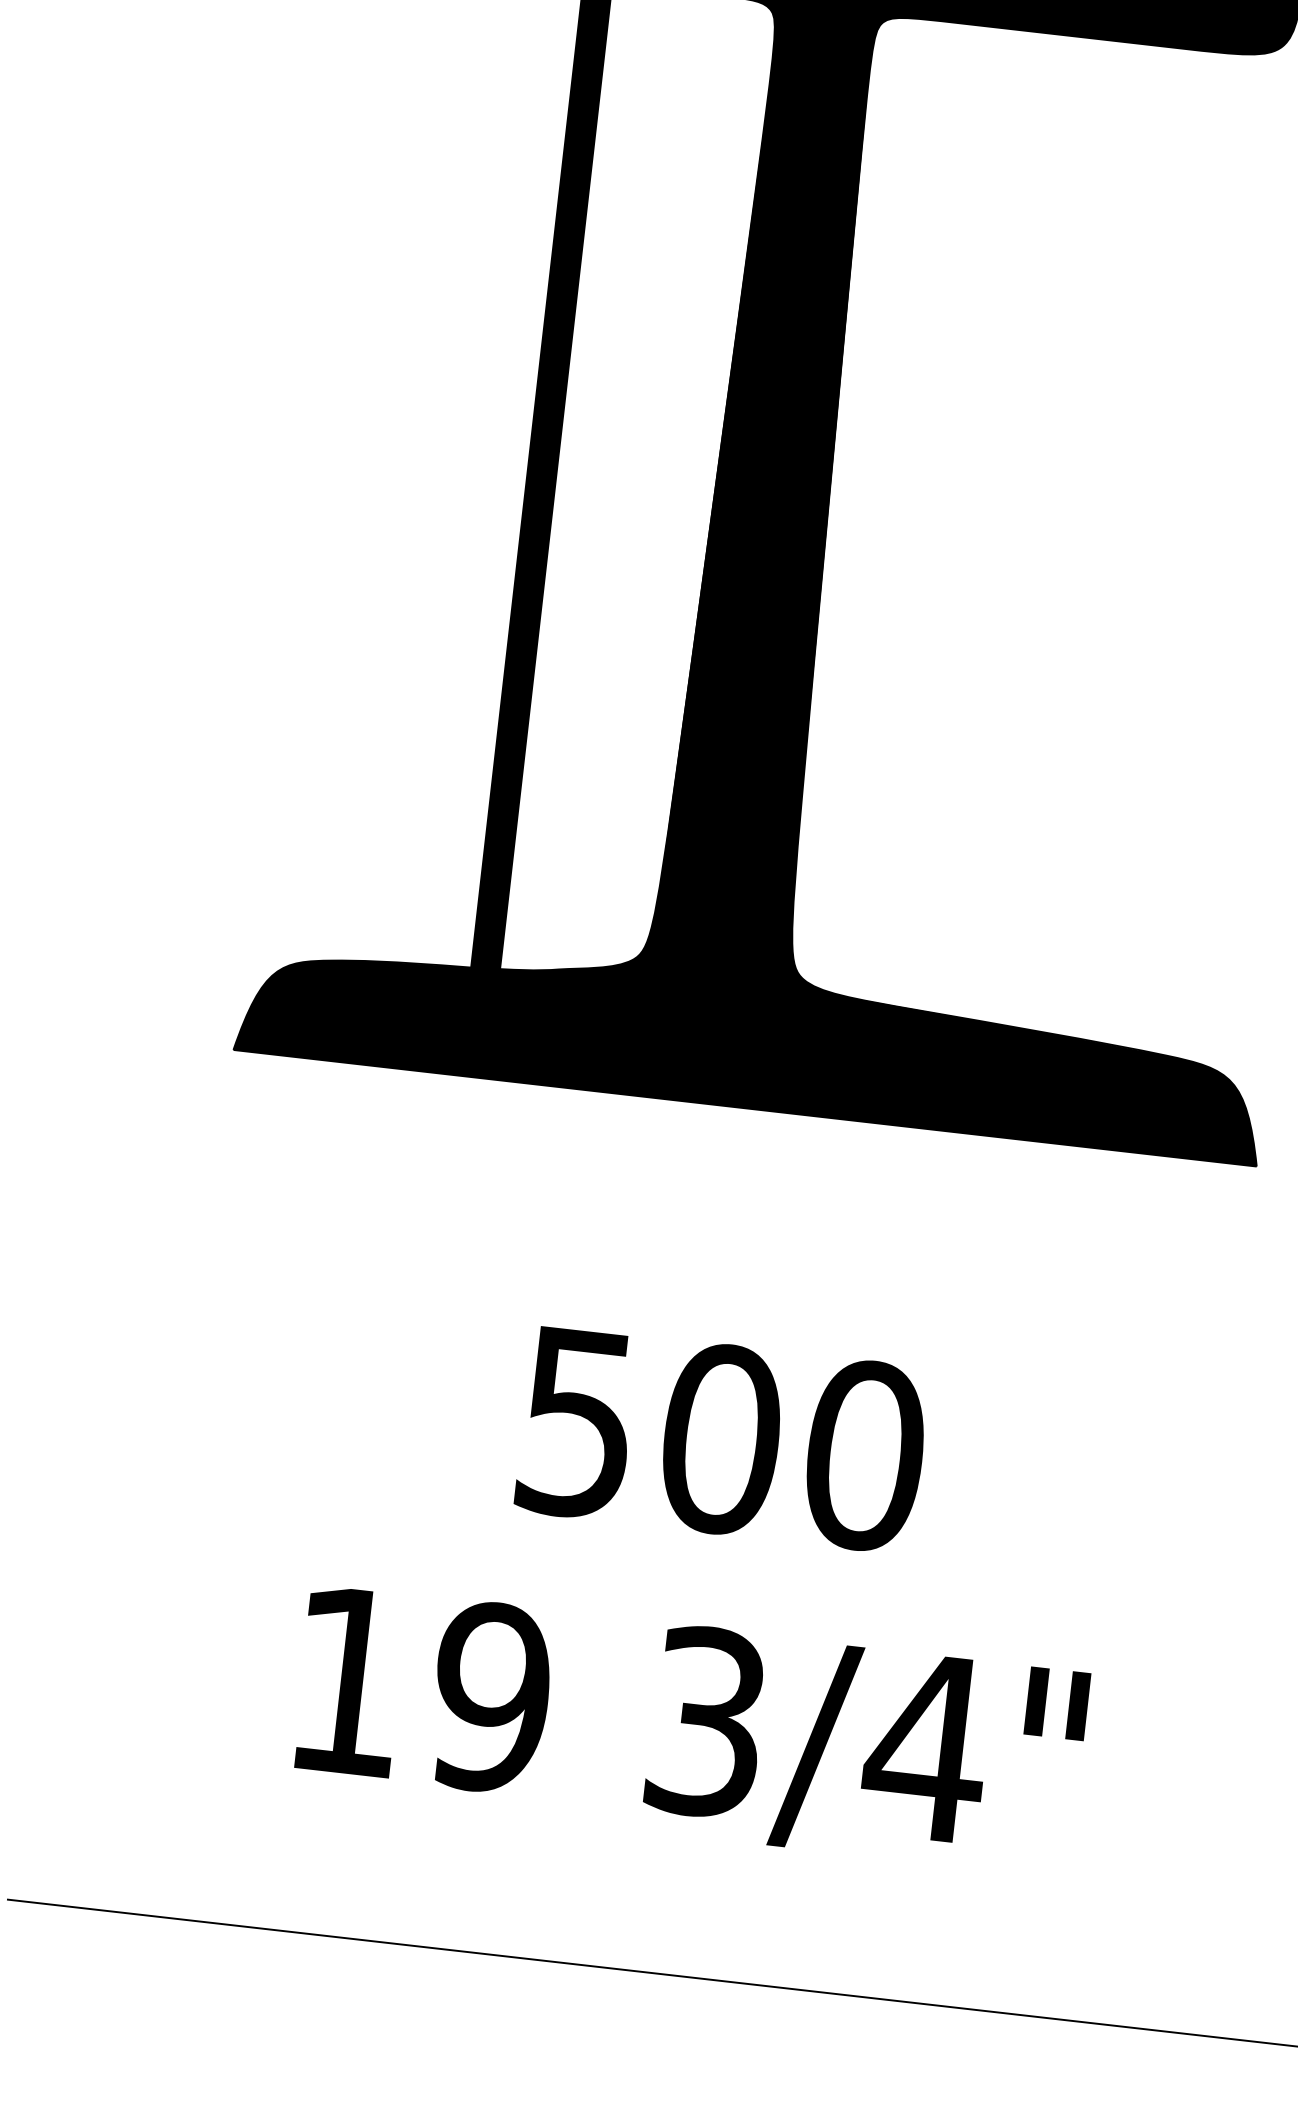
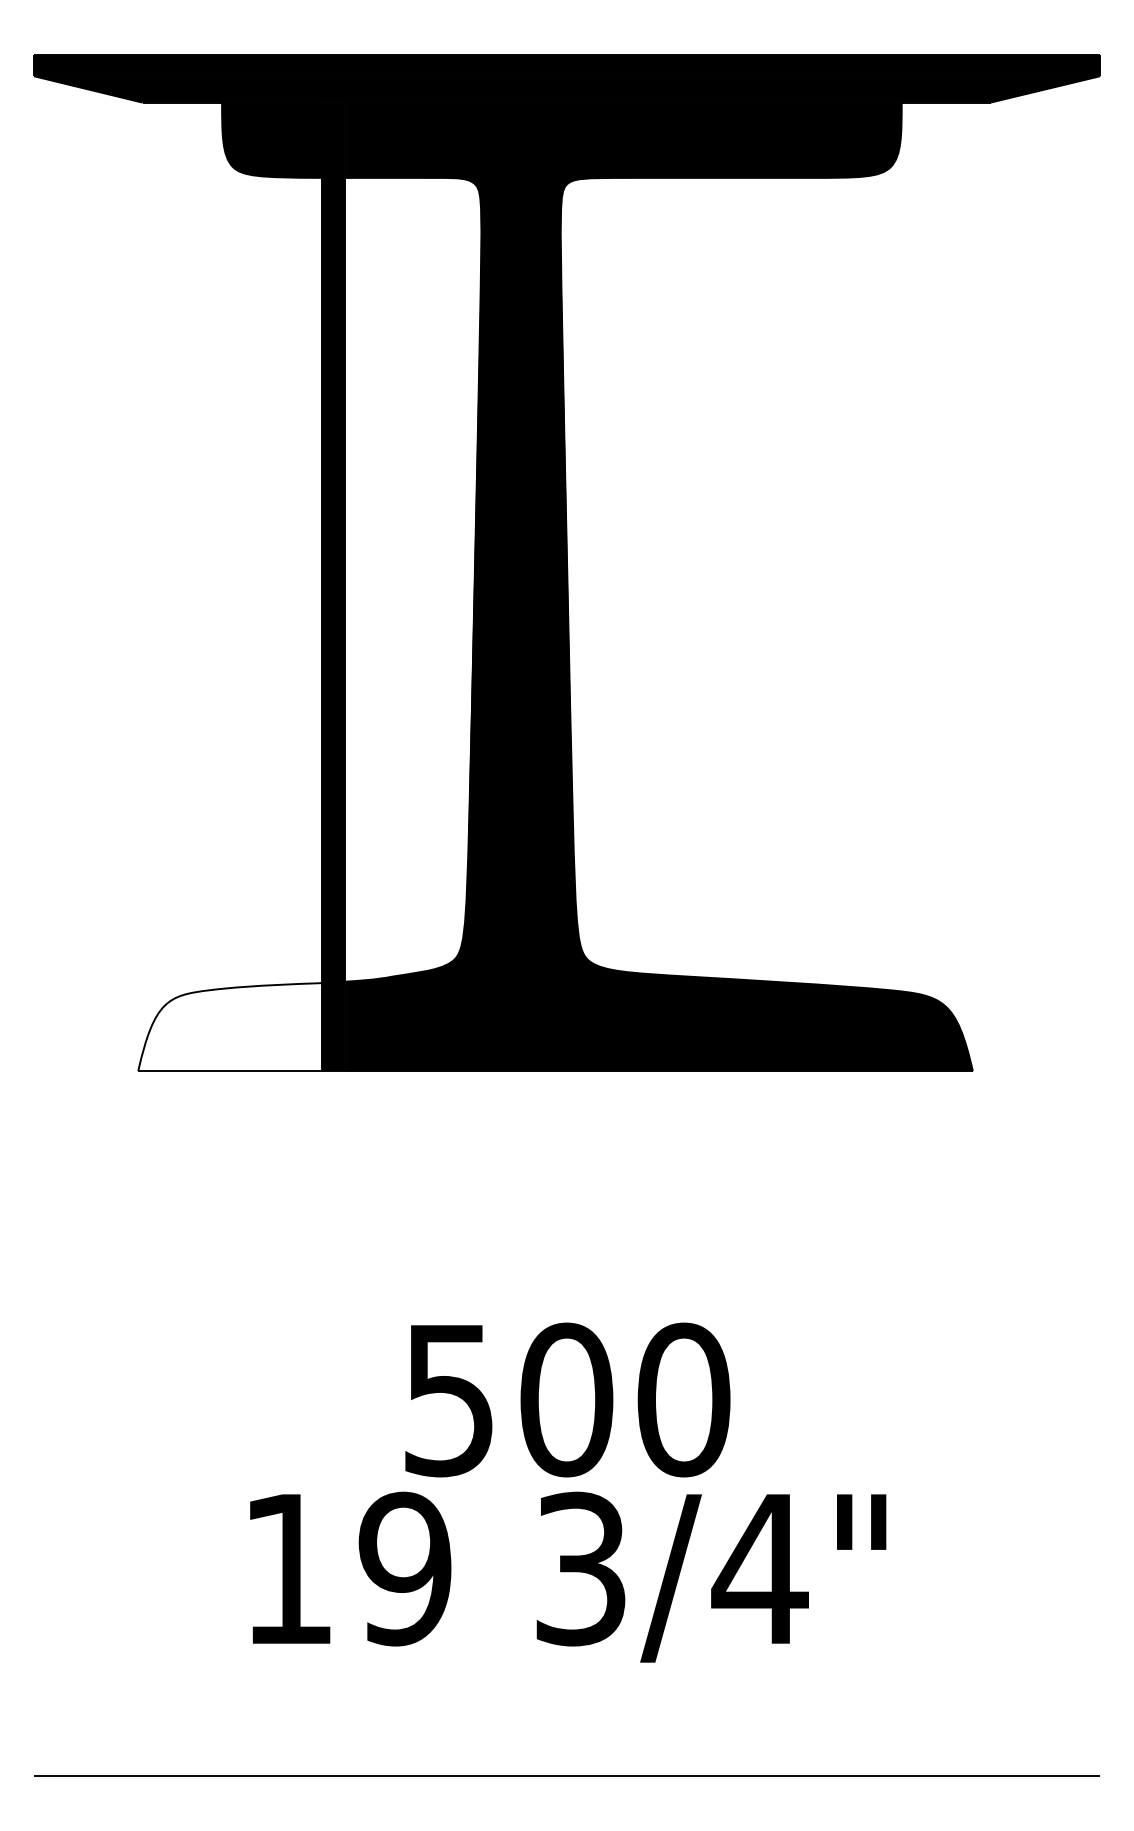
fill: (352, 1009) -> (230, 1027), removed
text: (722, 1438) -> (567, 1399), moved

